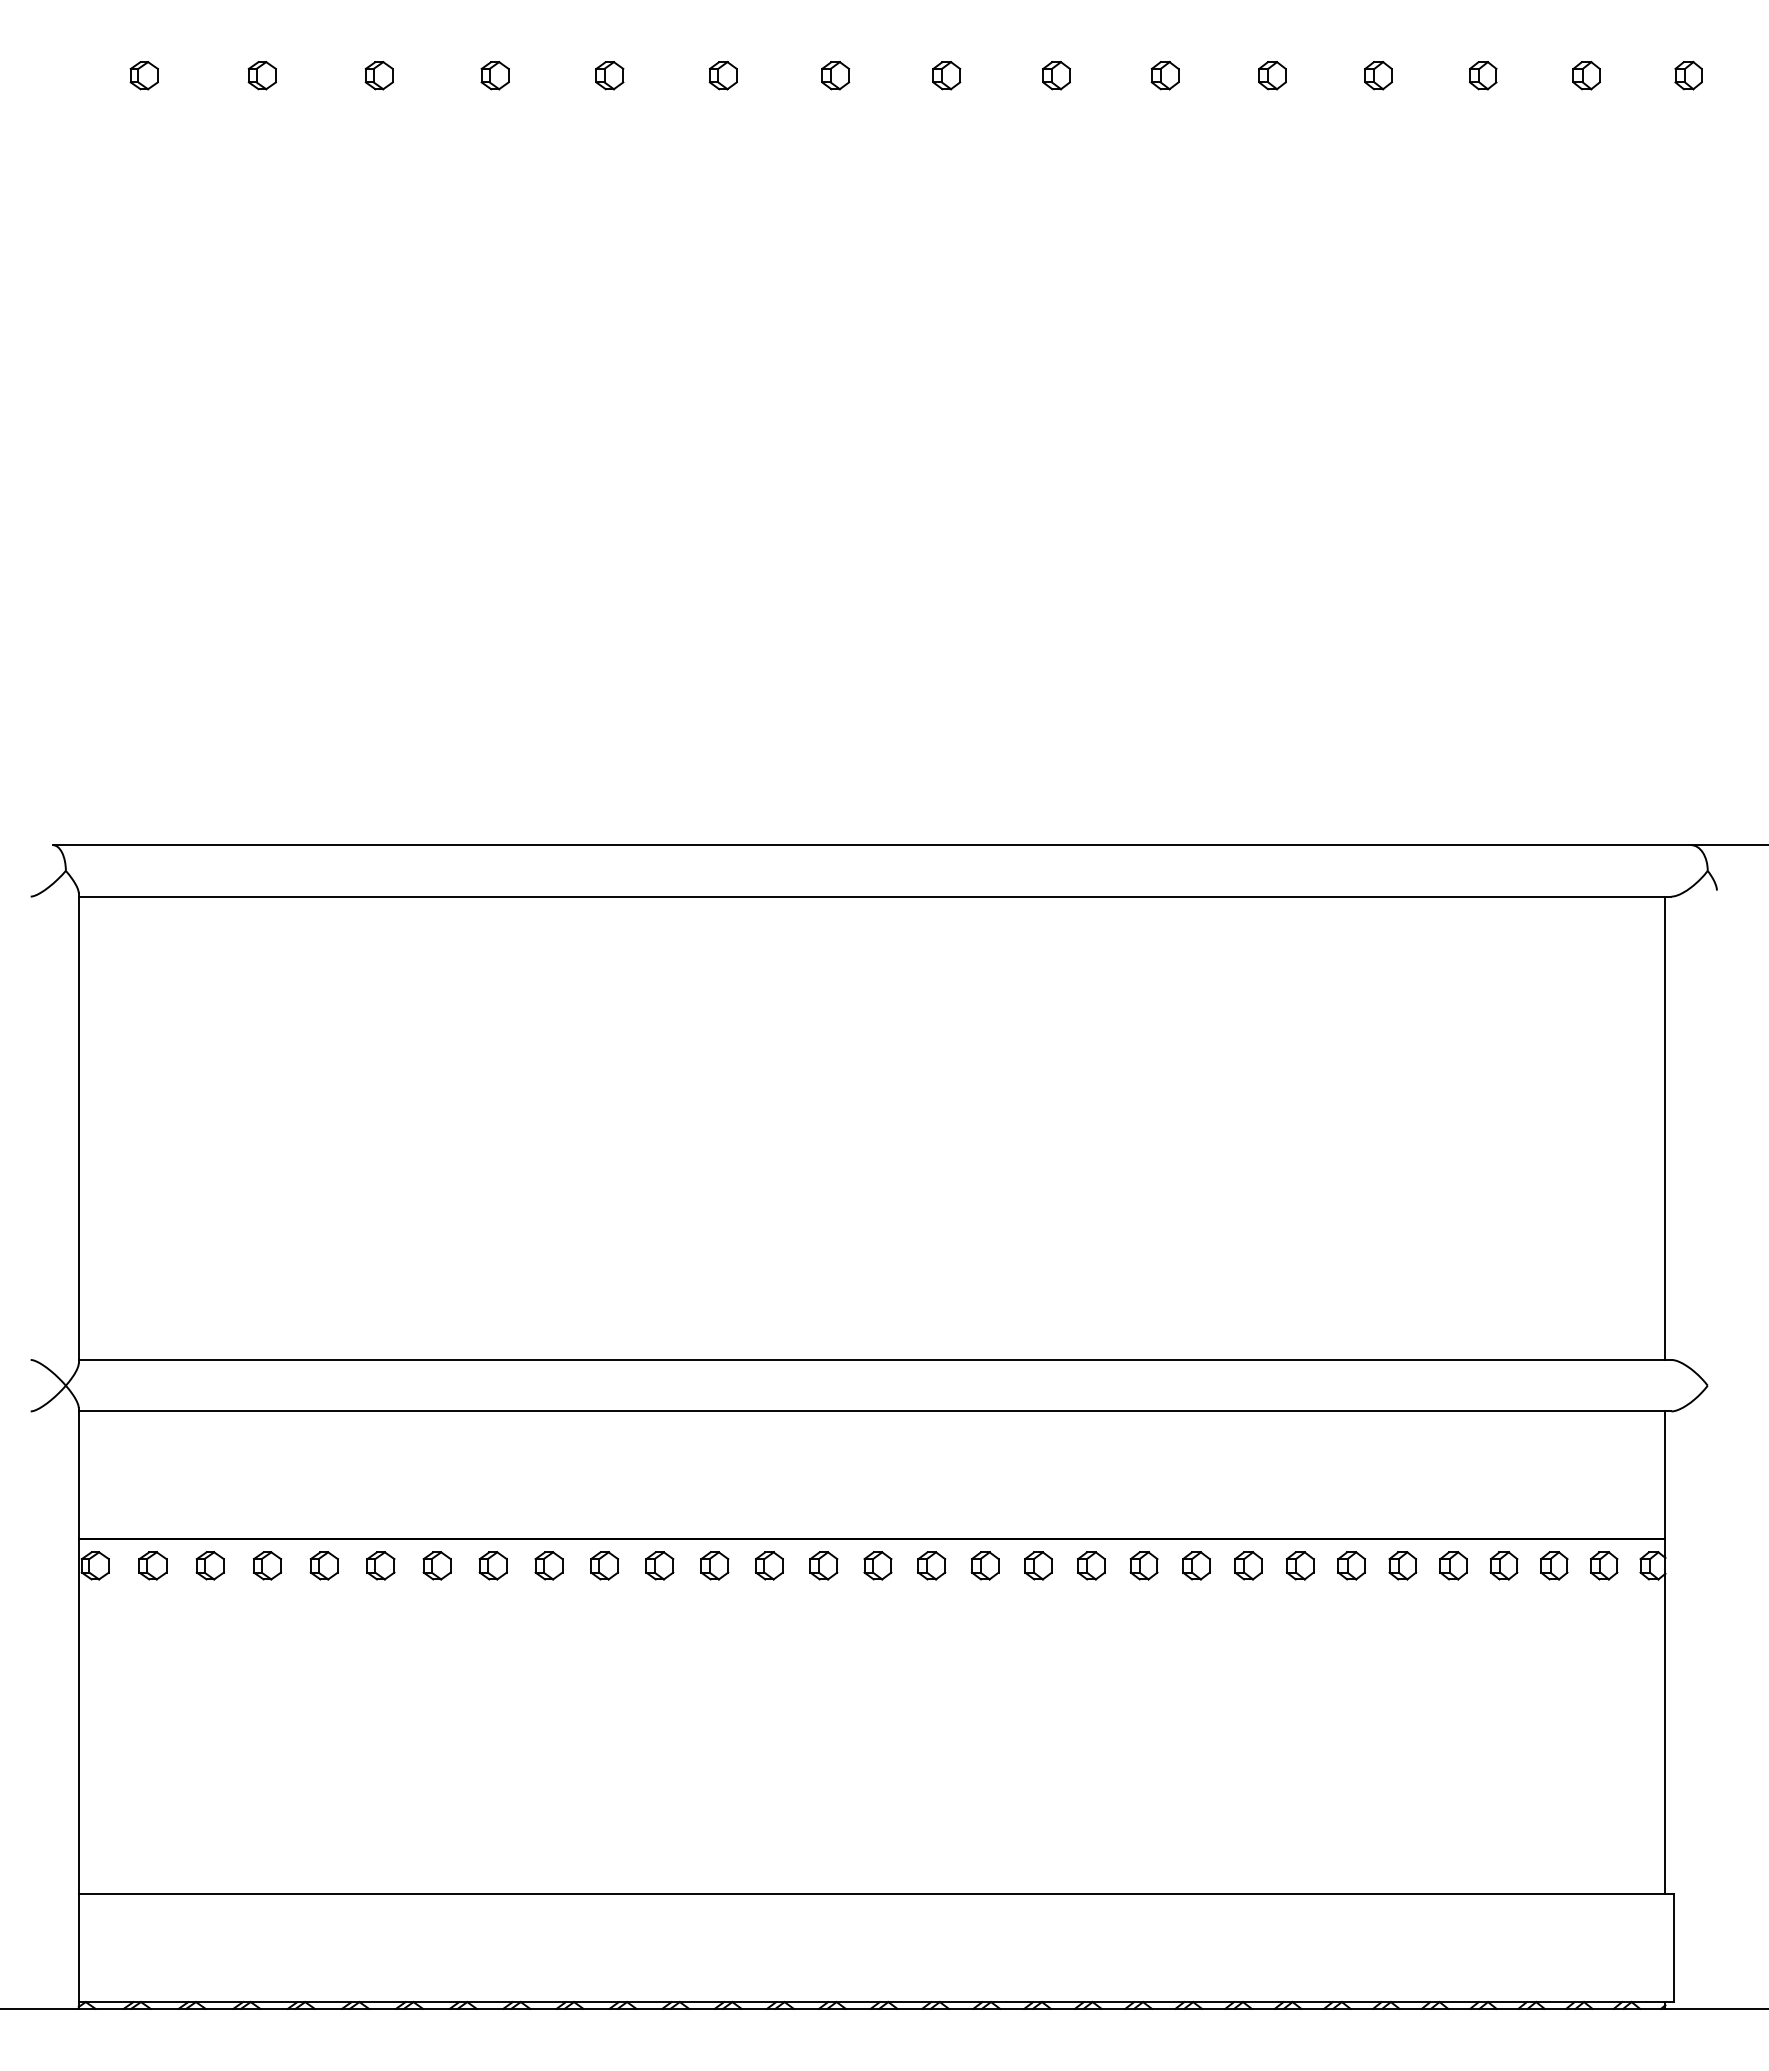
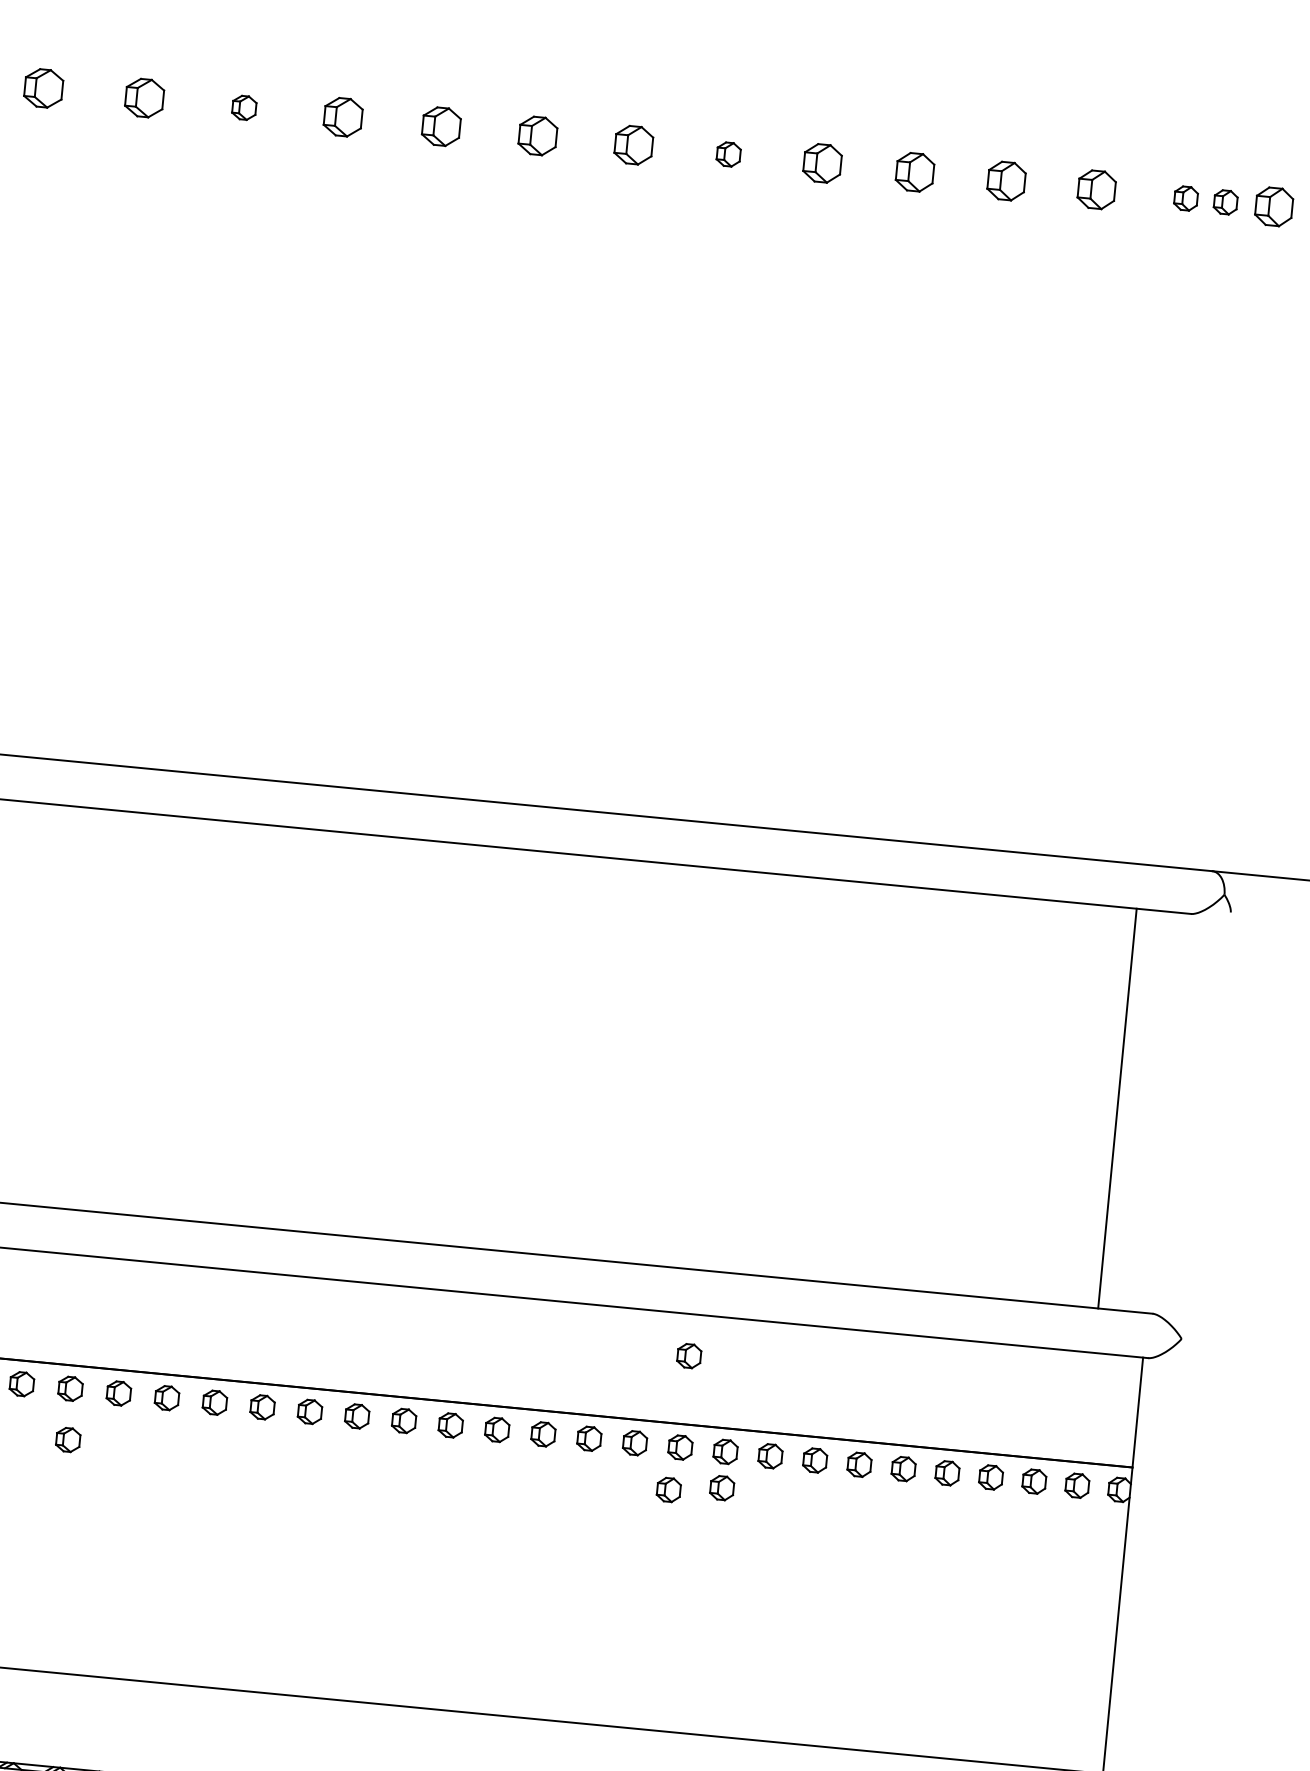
part: (261, 75) -> (42, 88), size x1.6
part: (378, 75) -> (143, 98), size x1.6
part: (609, 75) -> (342, 117), size x1.6
part: (722, 75) -> (440, 126), size x1.6
part: (835, 75) -> (537, 136), size x1.6
part: (946, 75) -> (633, 145), size x1.6
part: (1164, 75) -> (821, 163), size x1.6
part: (1272, 75) -> (915, 172), size x1.6
part: (1378, 75) -> (1006, 181), size x1.6
part: (1483, 75) -> (1097, 189), size x1.6
part: (1632, 75) -> (1225, 202), added
part: (1688, 75) -> (1273, 206), size x1.6
line: (1665, 1127) -> (1117, 1107), moved
part: (1143, 1459) -> (688, 1355), added
part: (1196, 1607) -> (722, 1487), added
part: (1135, 1615) -> (668, 1489), added
part: (439, 1624) -> (67, 1439), added

